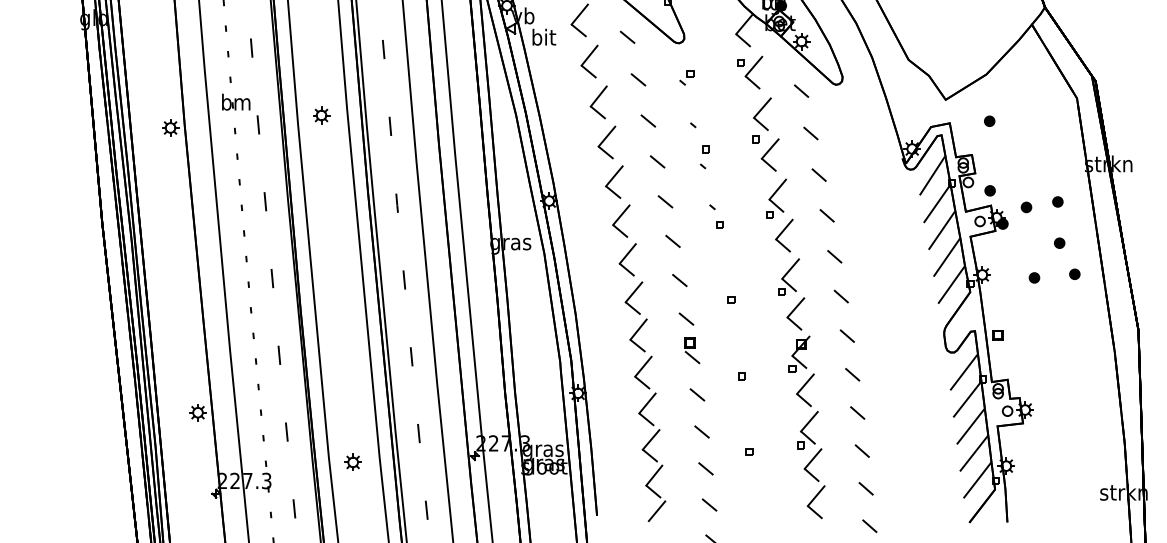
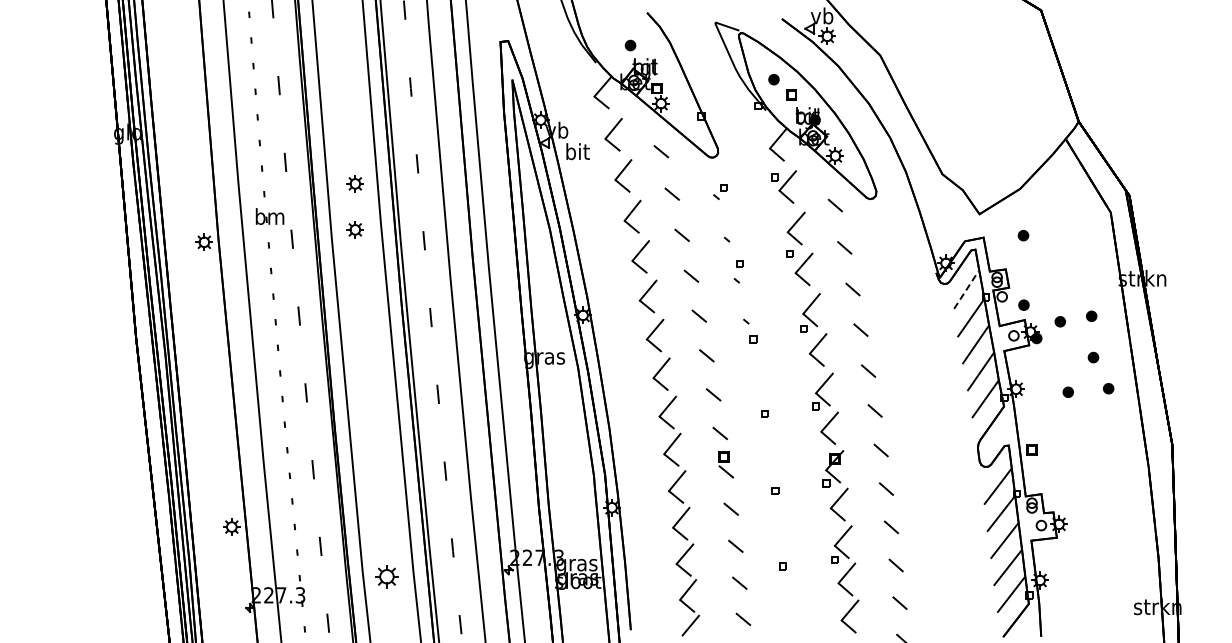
part: (320, 69) -> (354, 183), added
line: (932, 175) -> (966, 289), solid -> dashed
part: (352, 462) -> (386, 576), size x1.4

